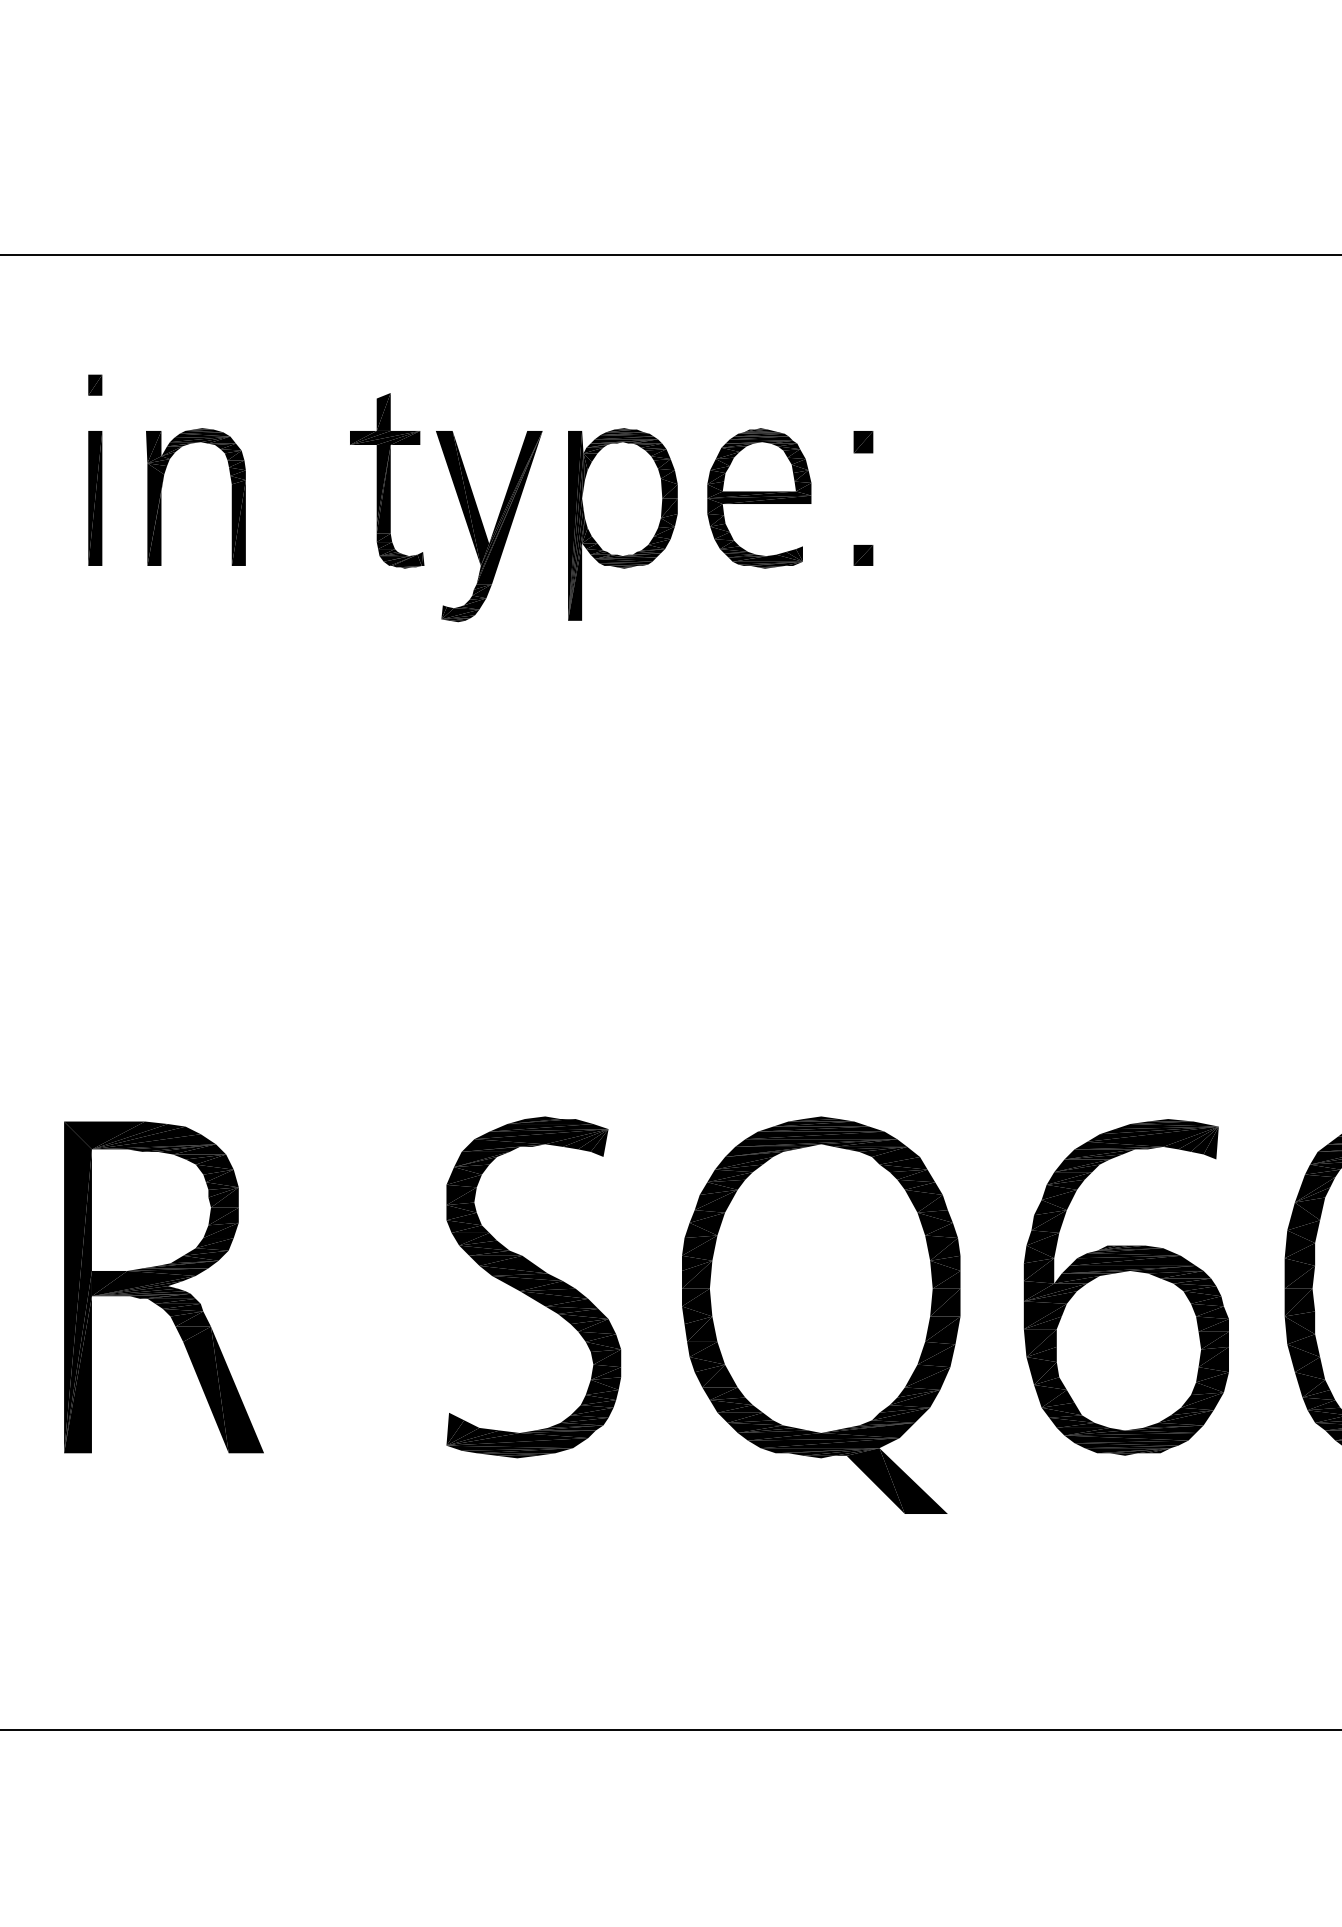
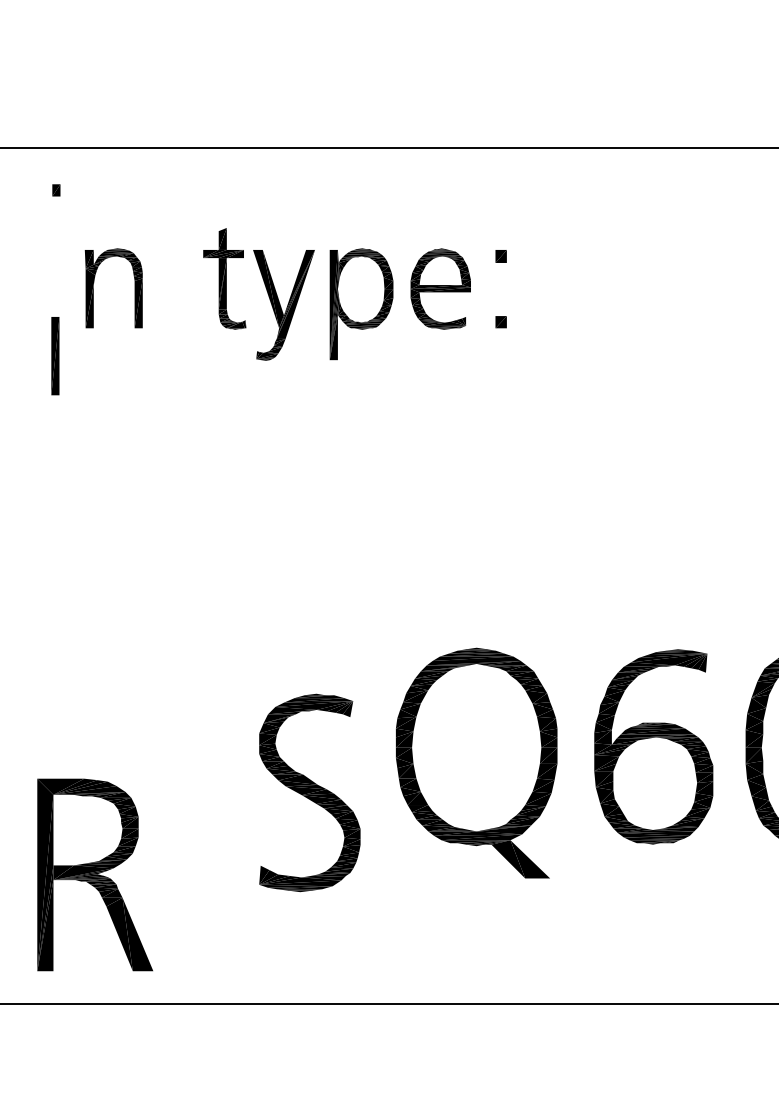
part: (95, 385) -> (56, 190), moved
part: (95, 499) -> (55, 356), moved
part: (162, 1286) -> (94, 874), moved
part: (533, 1286) -> (309, 792), moved

